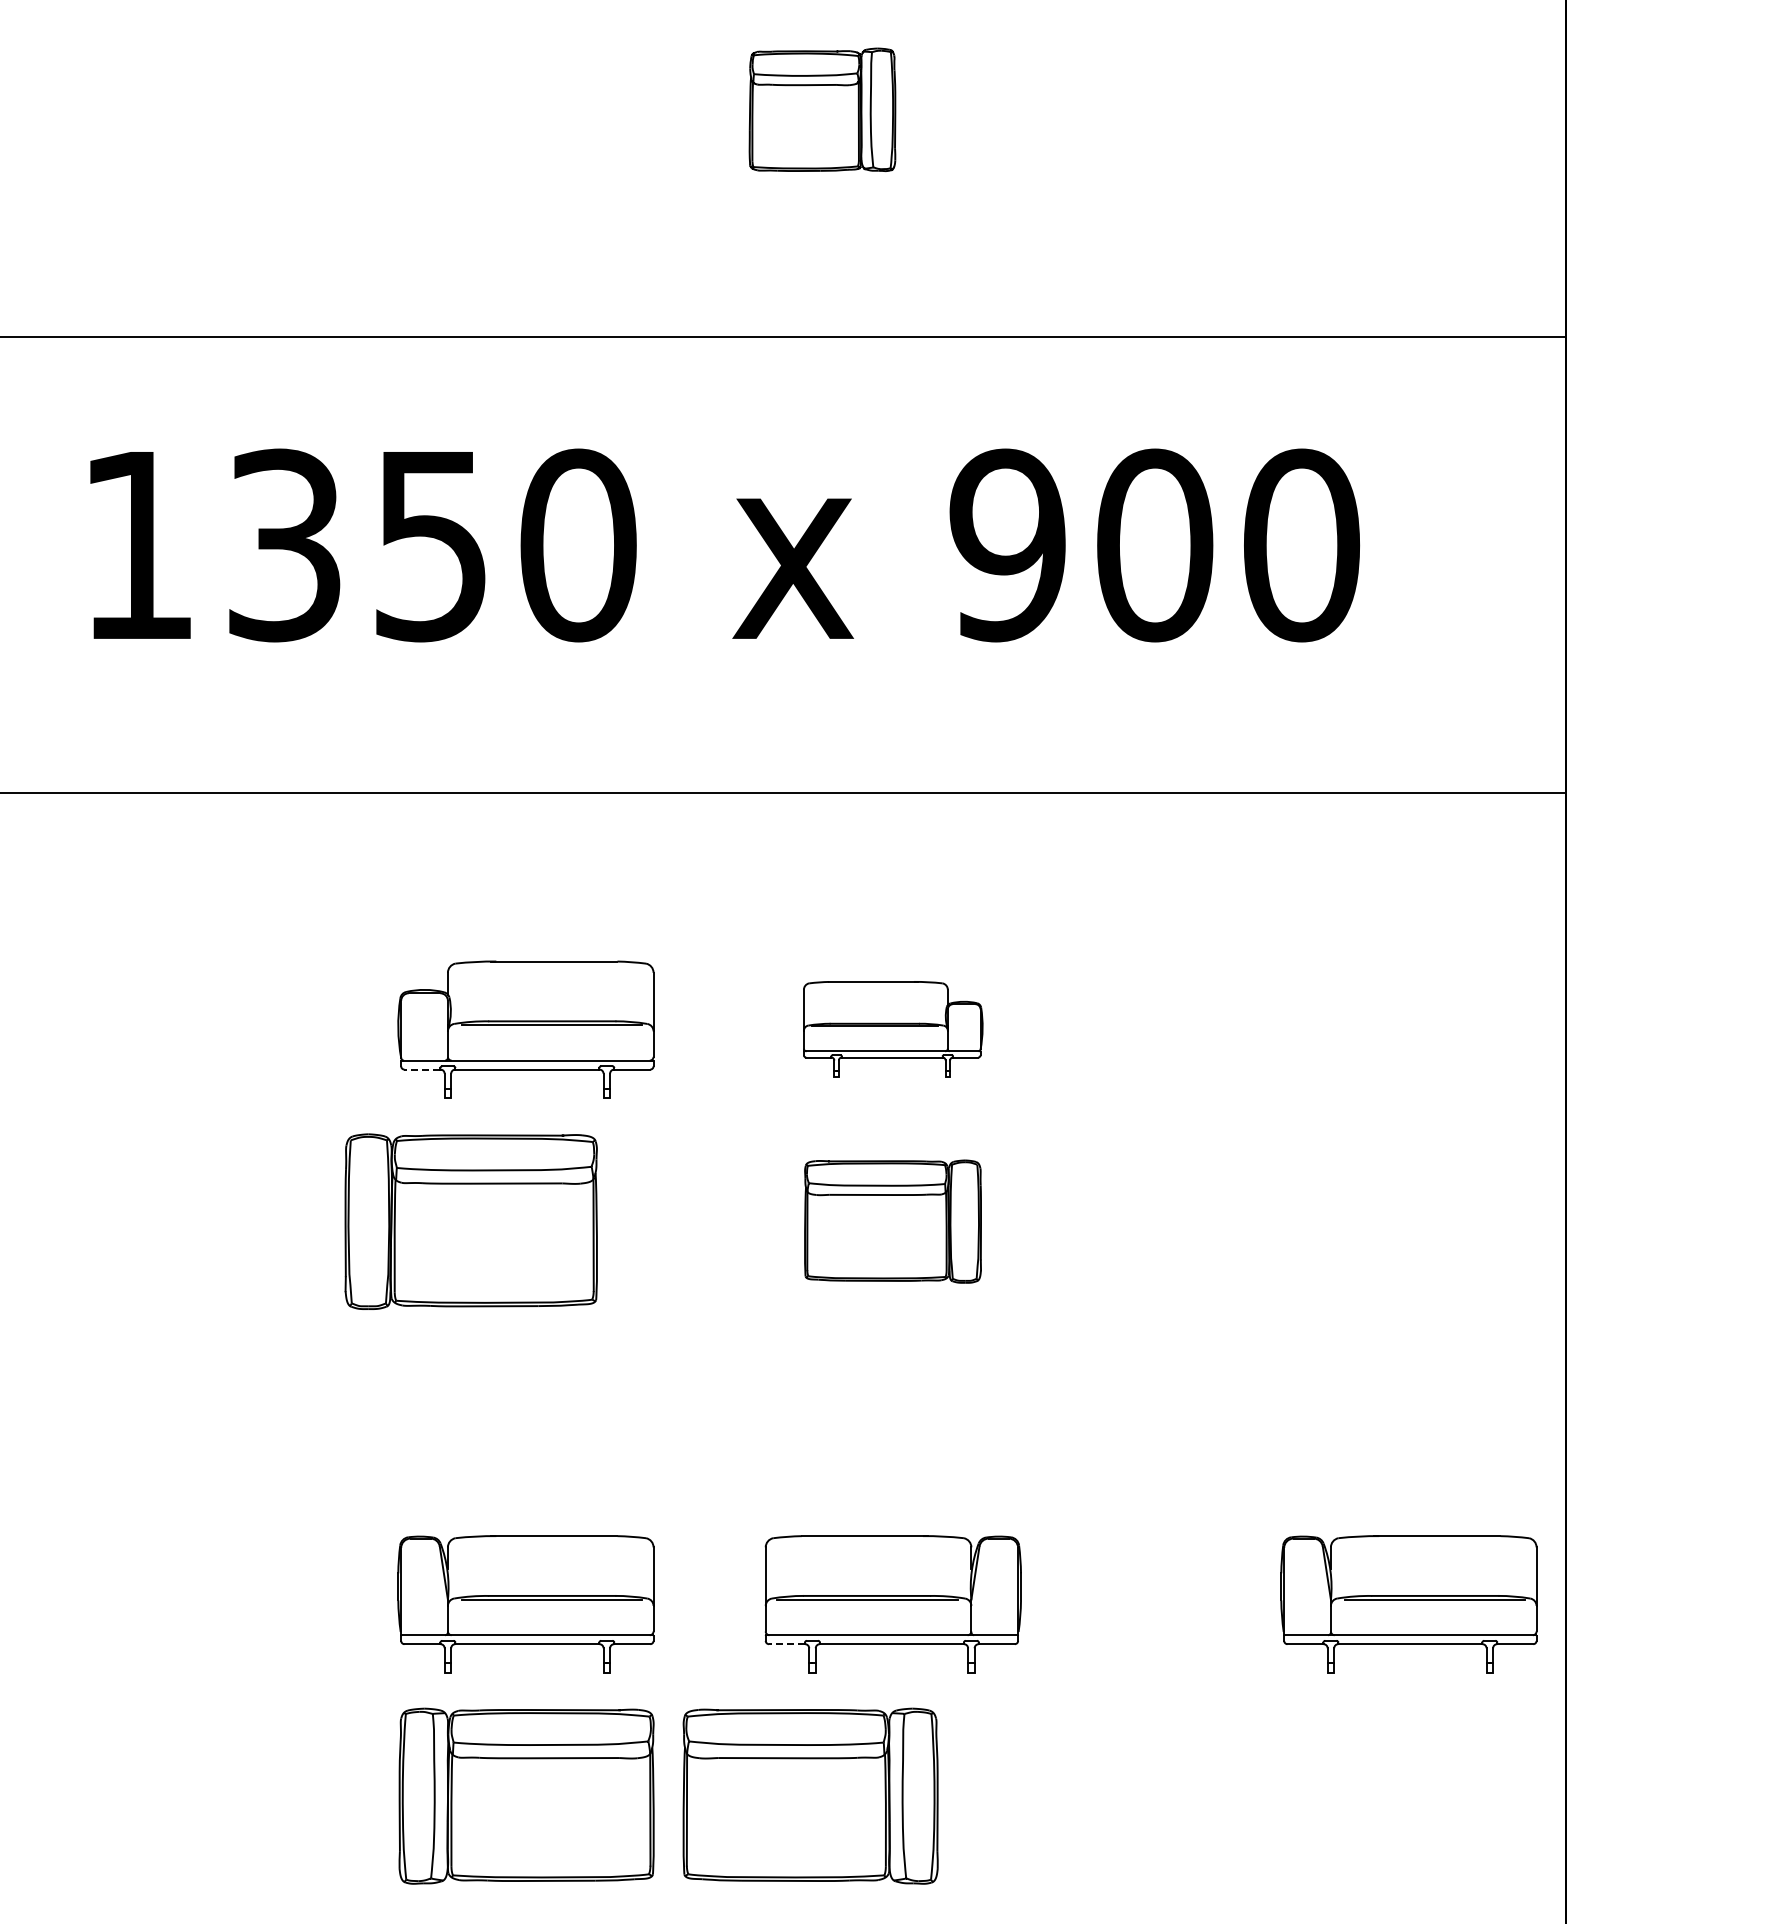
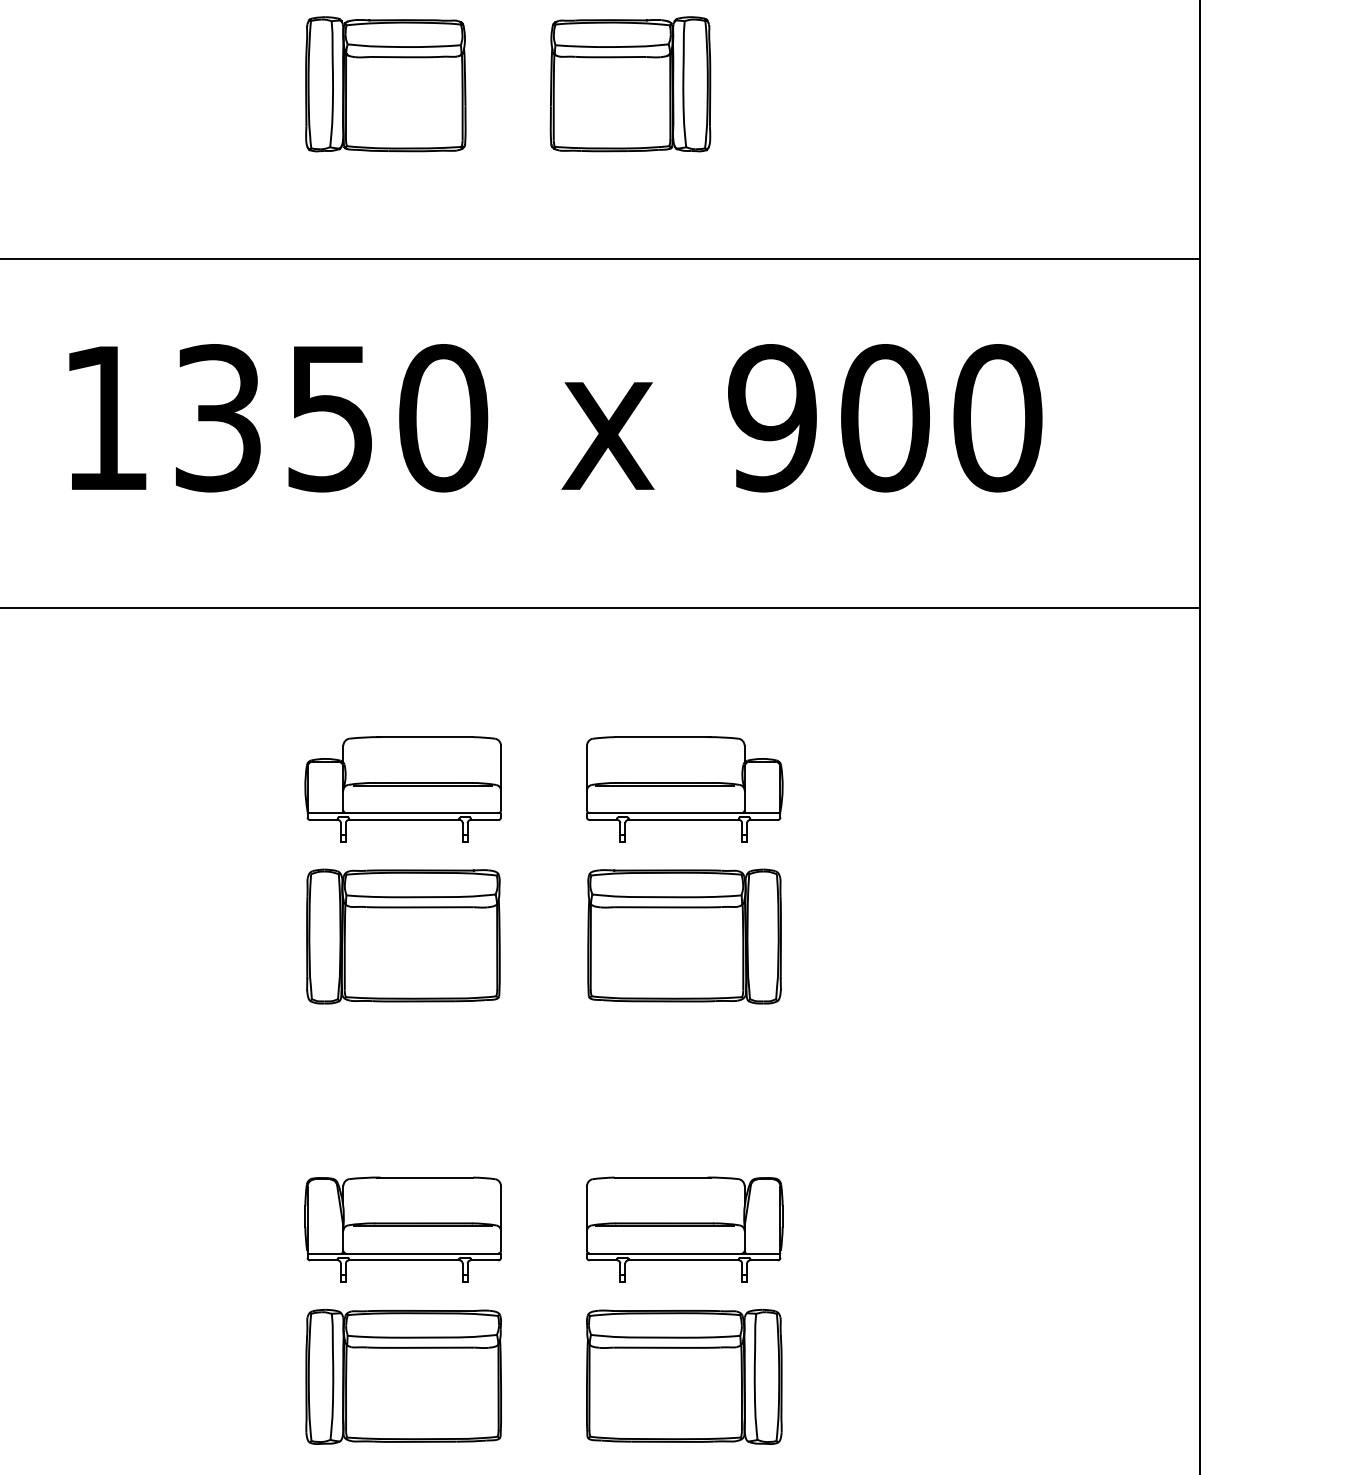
part: (503, 109) -> (385, 84), added
part: (822, 109) -> (630, 84), size x1.43
part: (892, 1029) -> (684, 789), size x1.43
line: (422, 1069) -> (323, 819), dashed -> solid
part: (470, 1221) -> (402, 936), moved
part: (892, 1221) -> (684, 936), size x1.43
part: (1408, 1604) -> (1079, 1229), removed
line: (787, 1644) -> (603, 1260), dashed -> solid
part: (810, 1795) -> (684, 1376), moved

